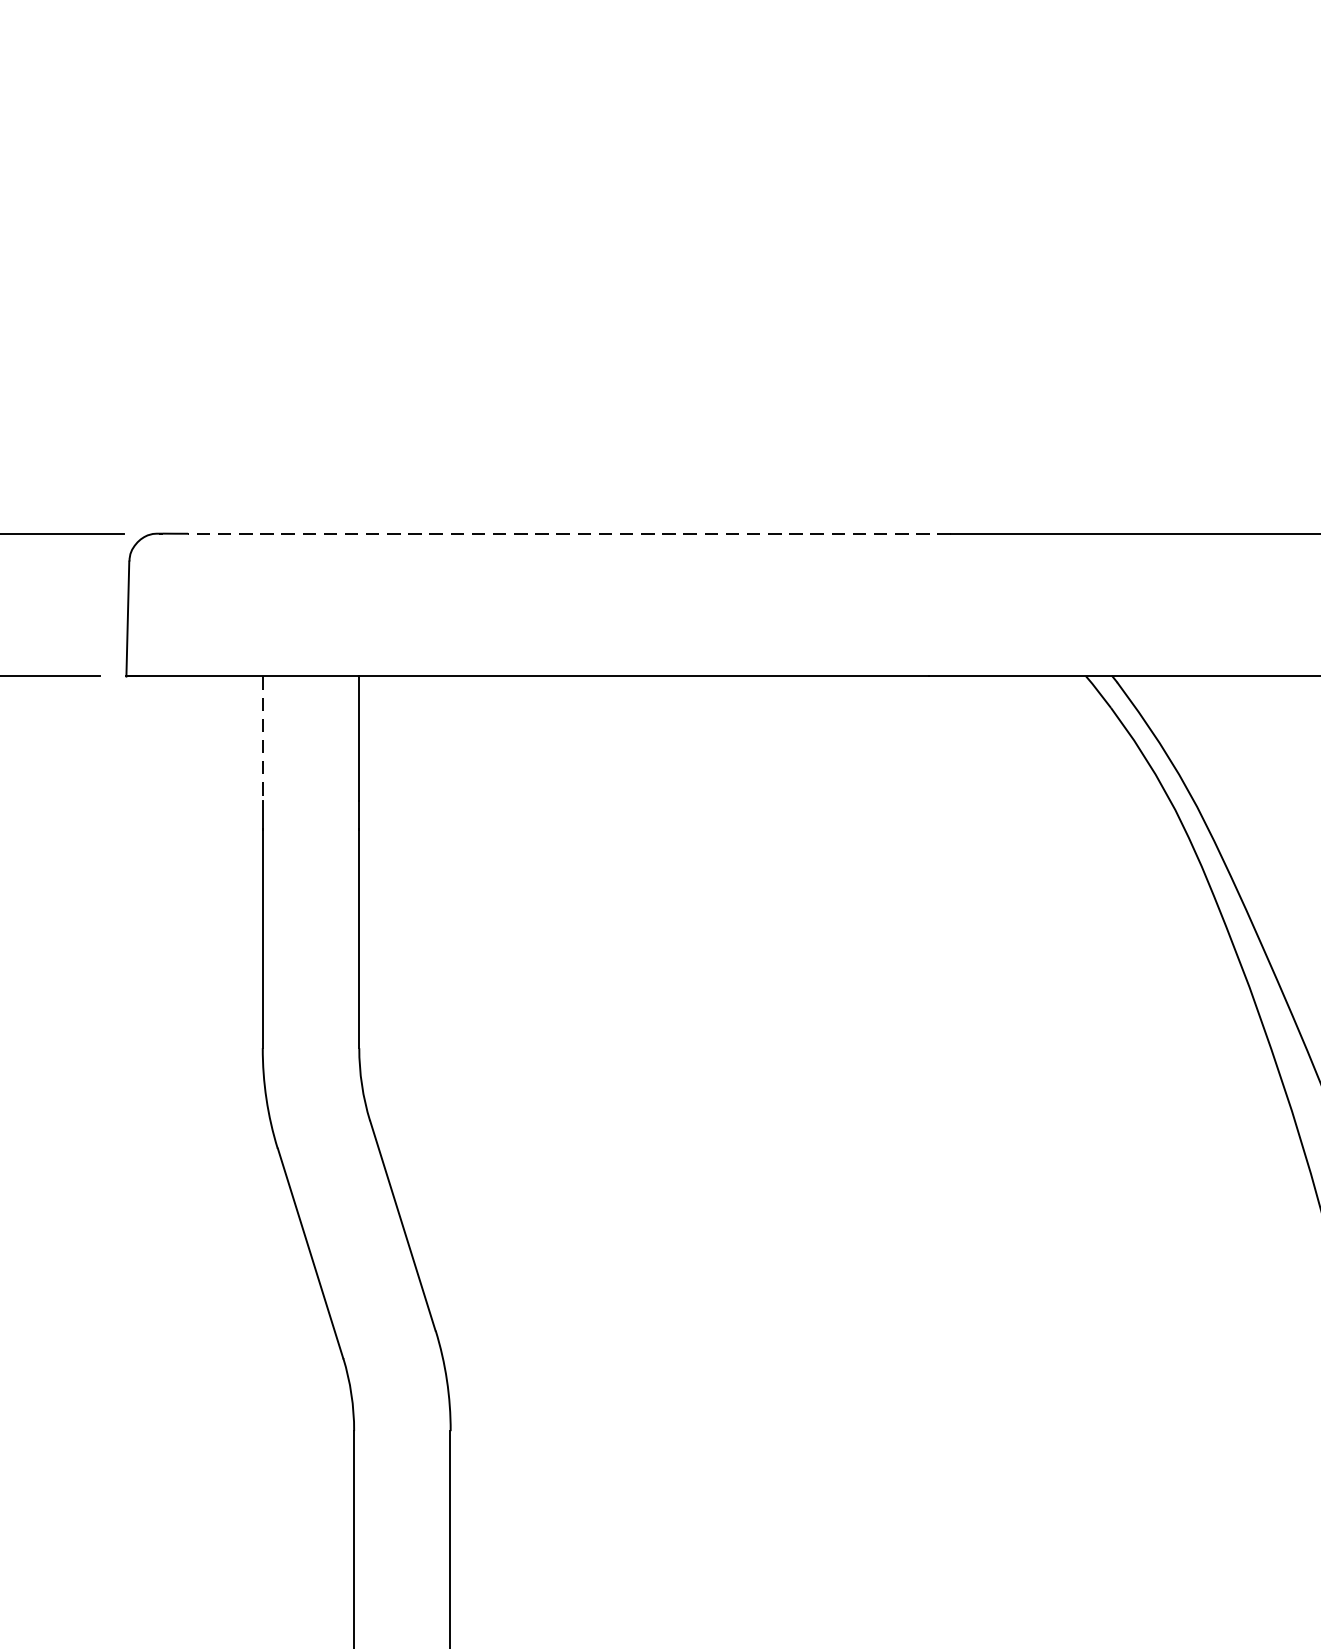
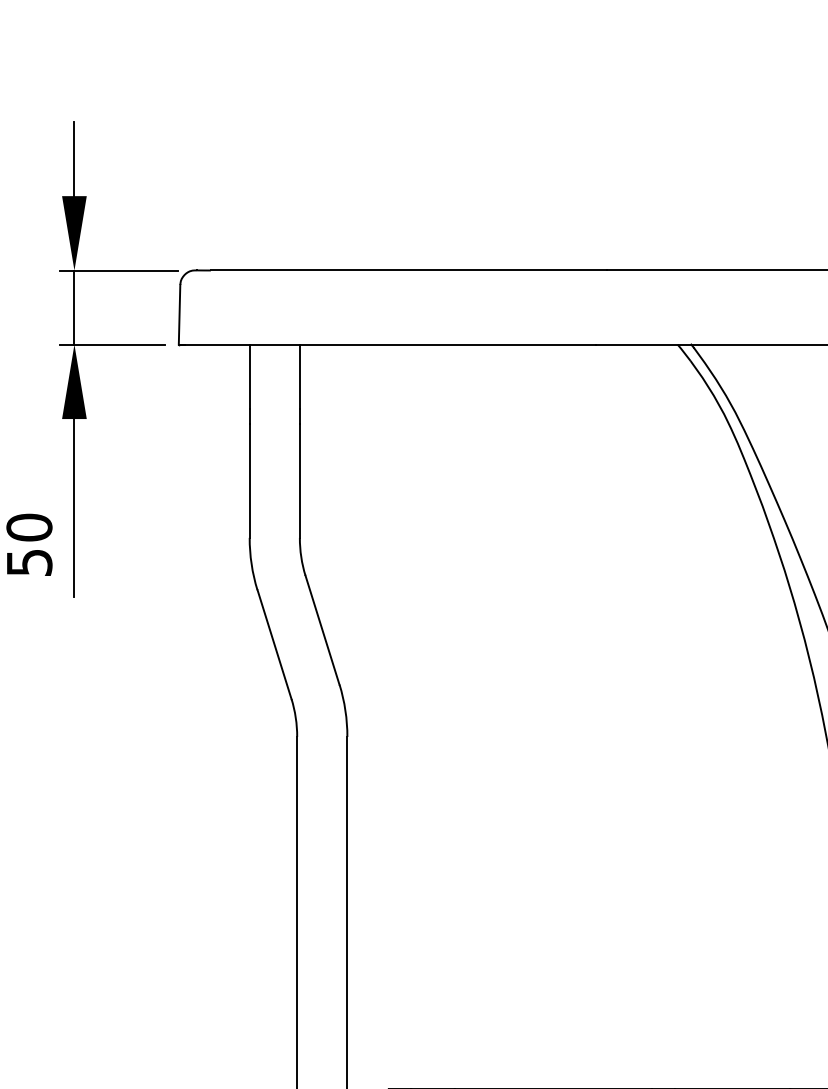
line: (568, 533) -> (408, 270), dashed -> solid
line: (262, 739) -> (249, 377), dashed -> solid

